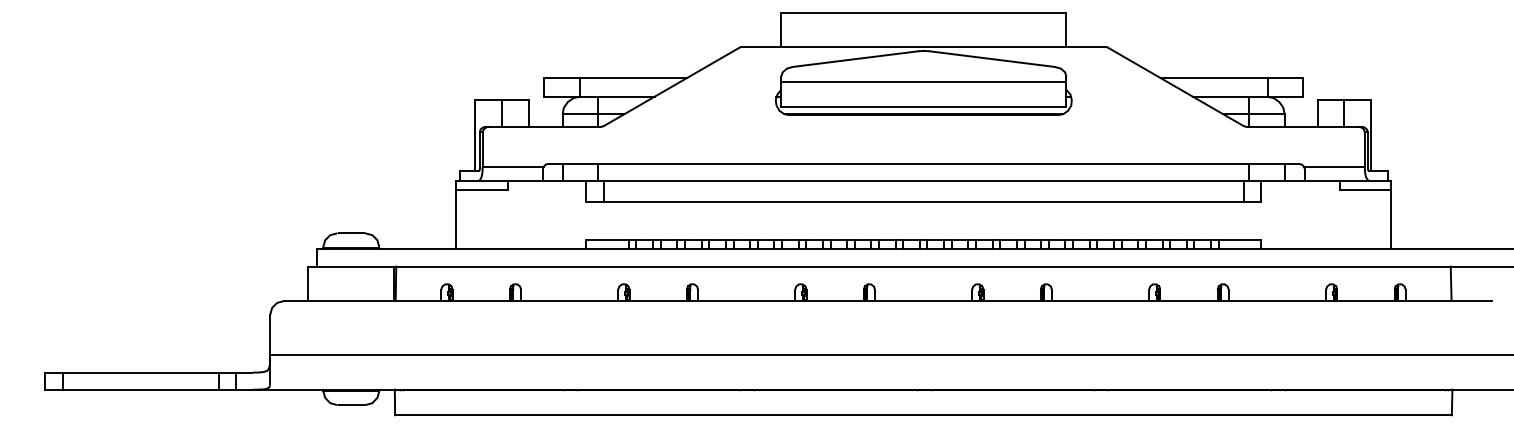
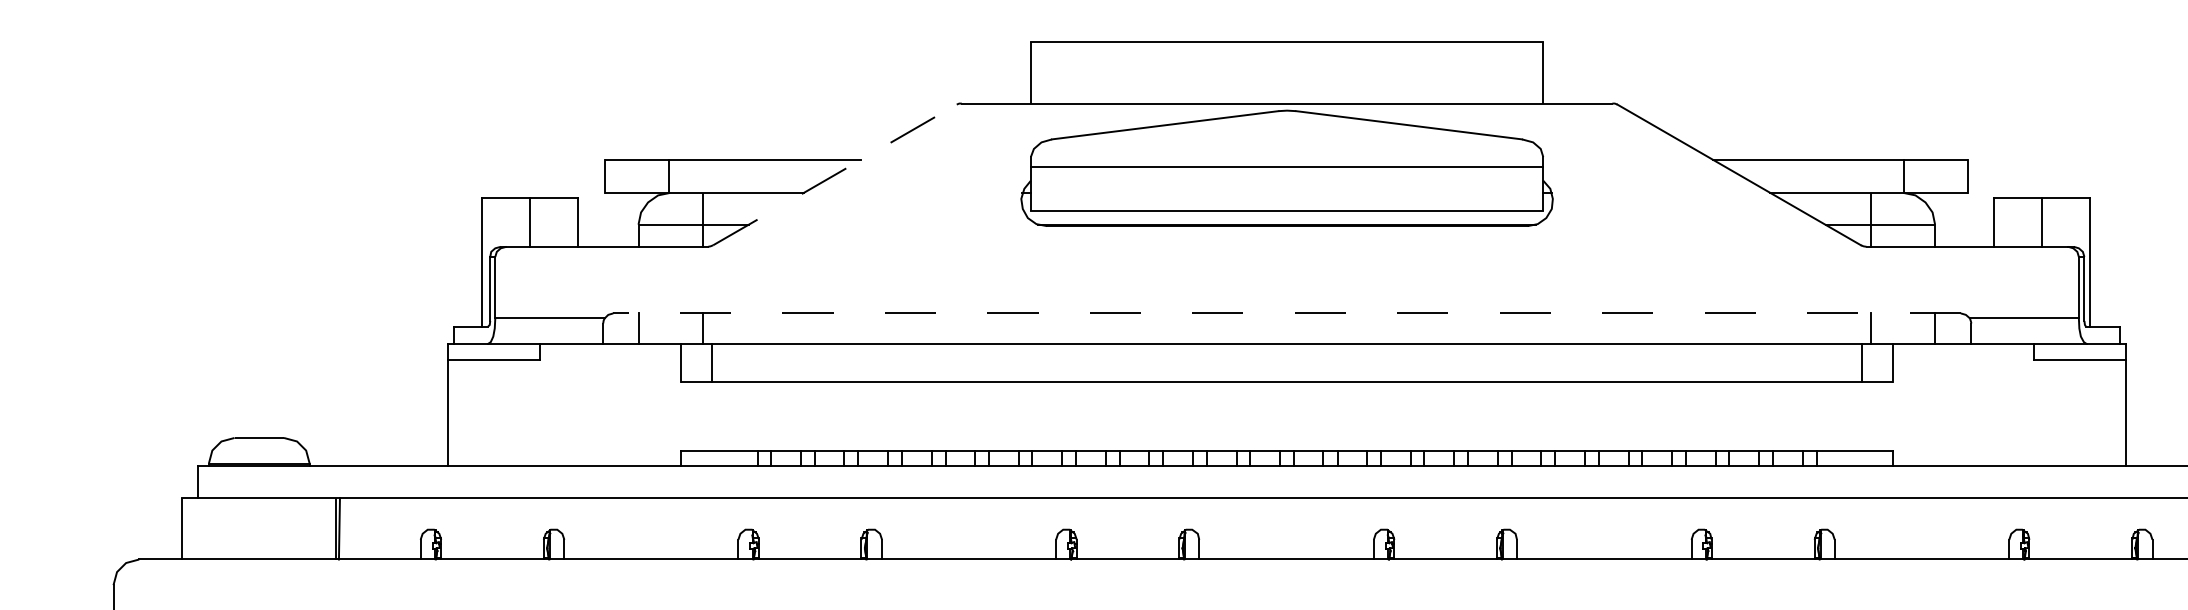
line: (672, 86) -> (835, 174), solid -> dashed
line: (923, 163) -> (1286, 312), solid -> dashed

